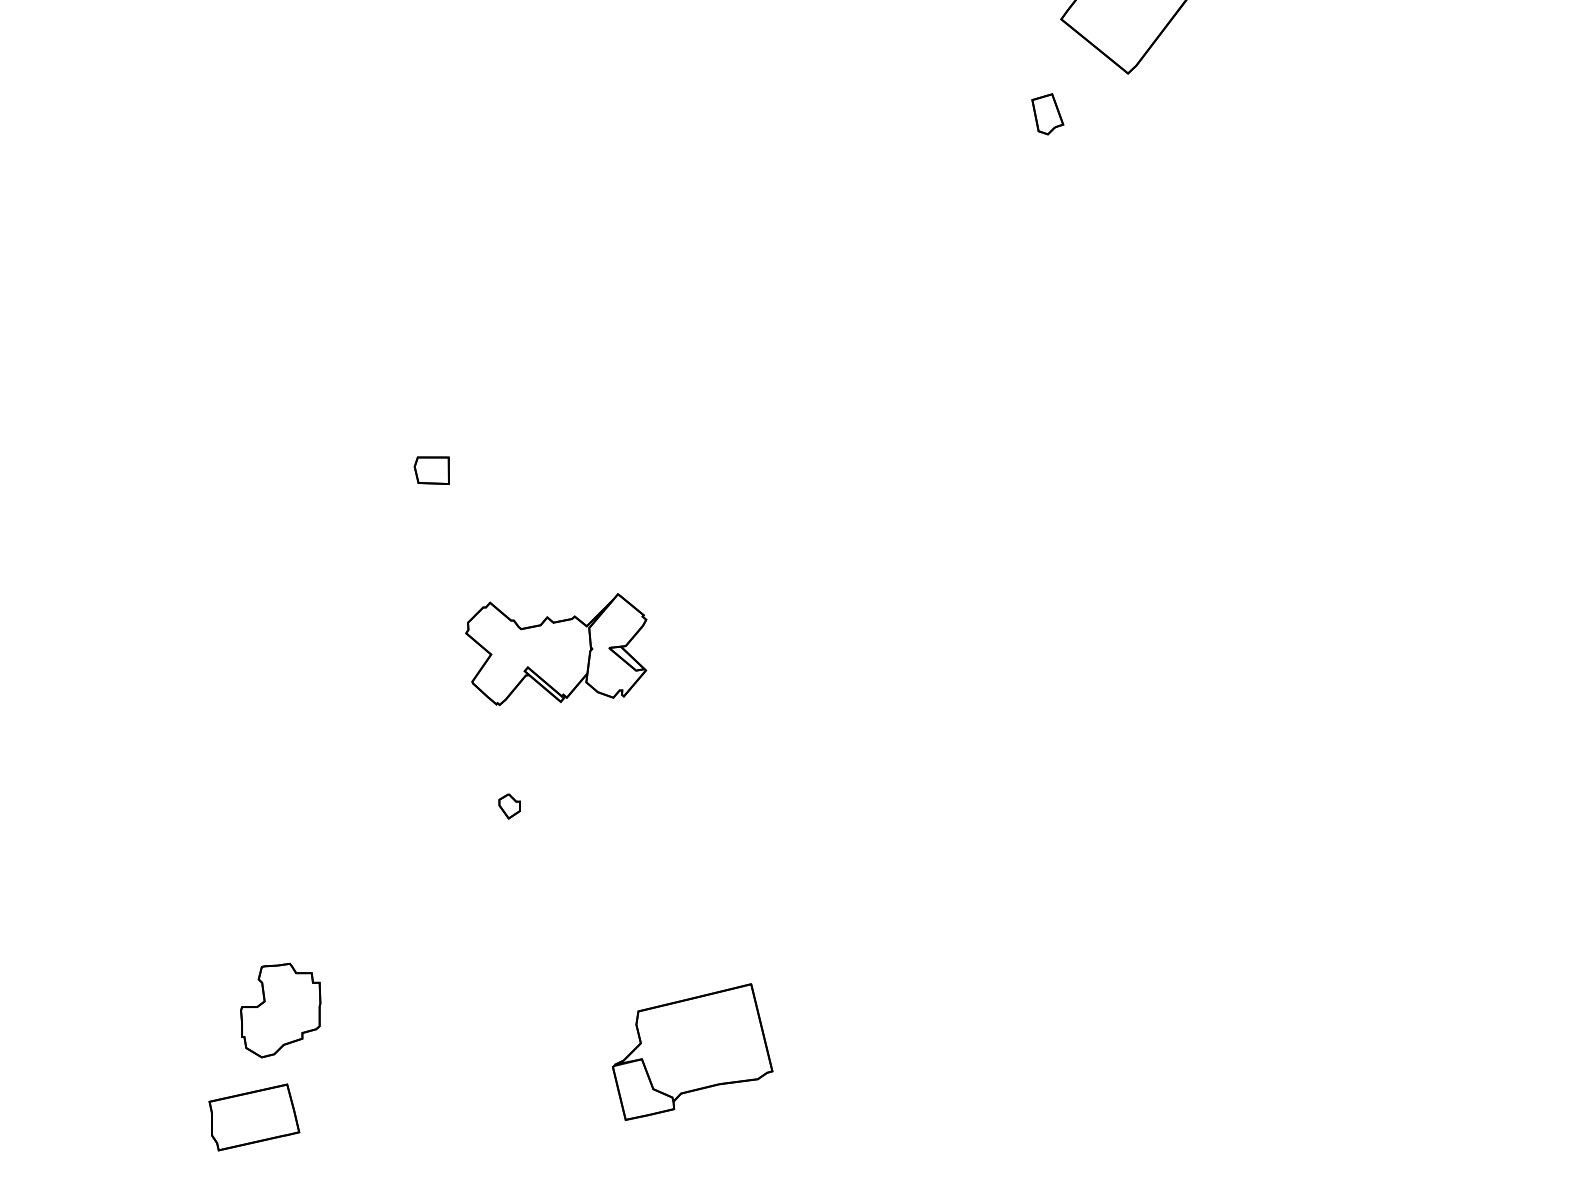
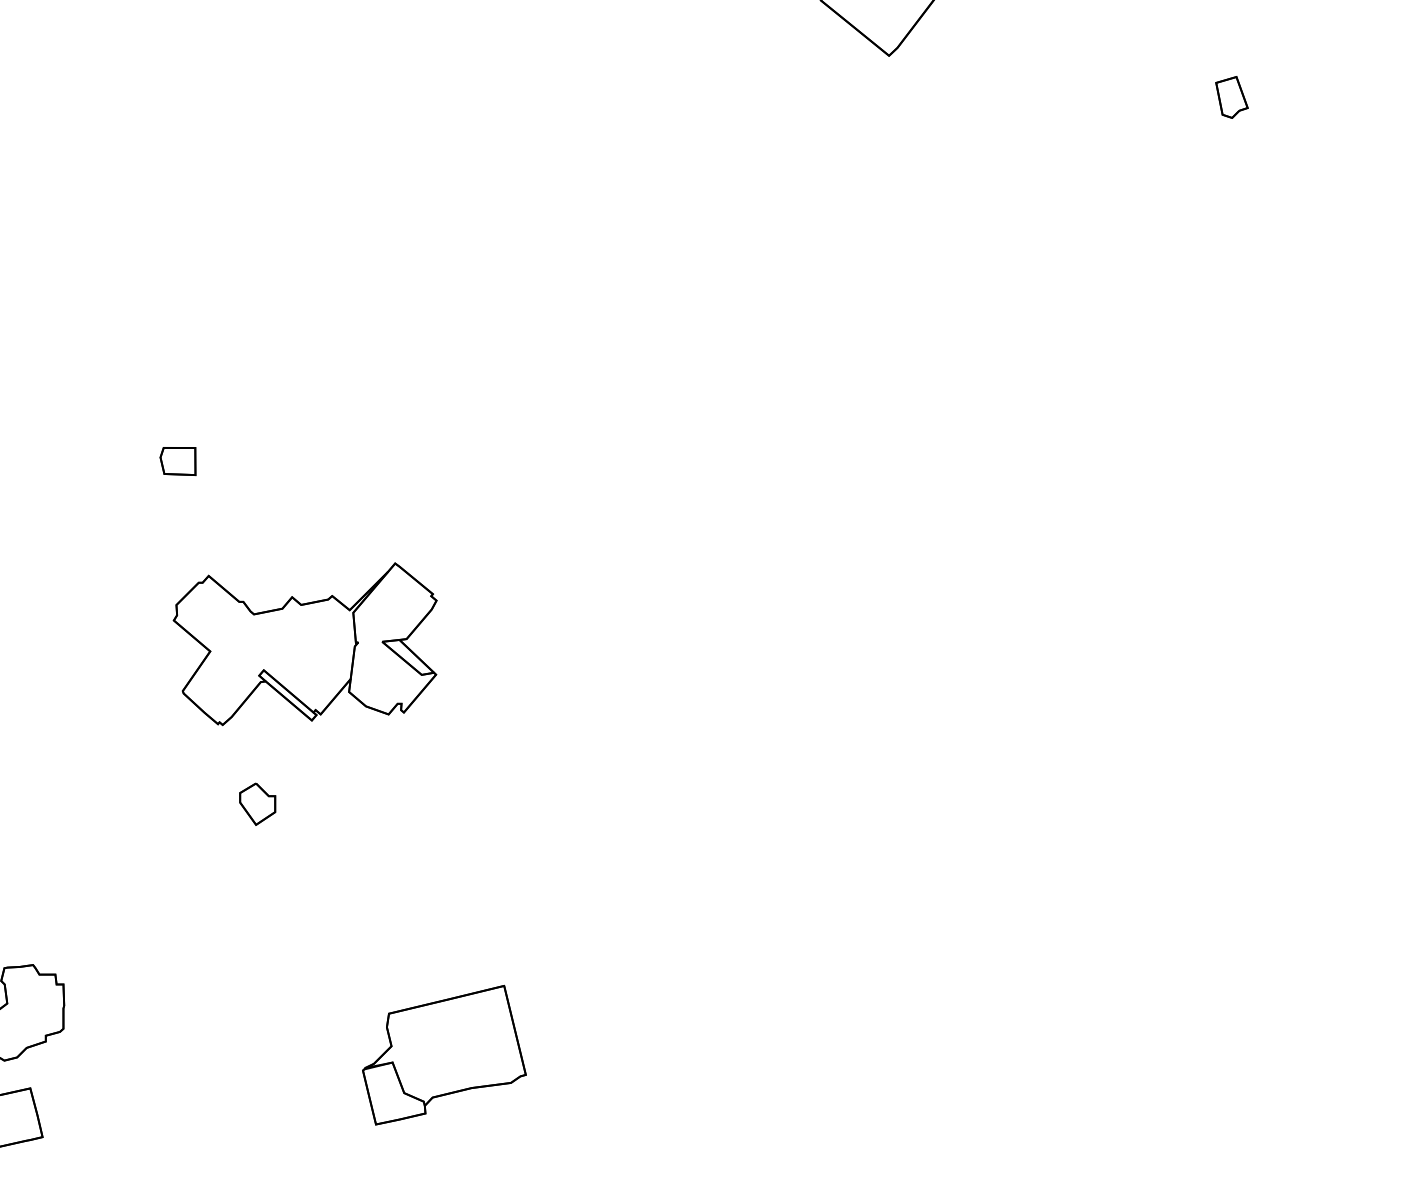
part: (1047, 114) -> (1231, 97), moved
part: (555, 649) -> (304, 644), size x1.43
part: (509, 806) -> (257, 804), size x1.67

